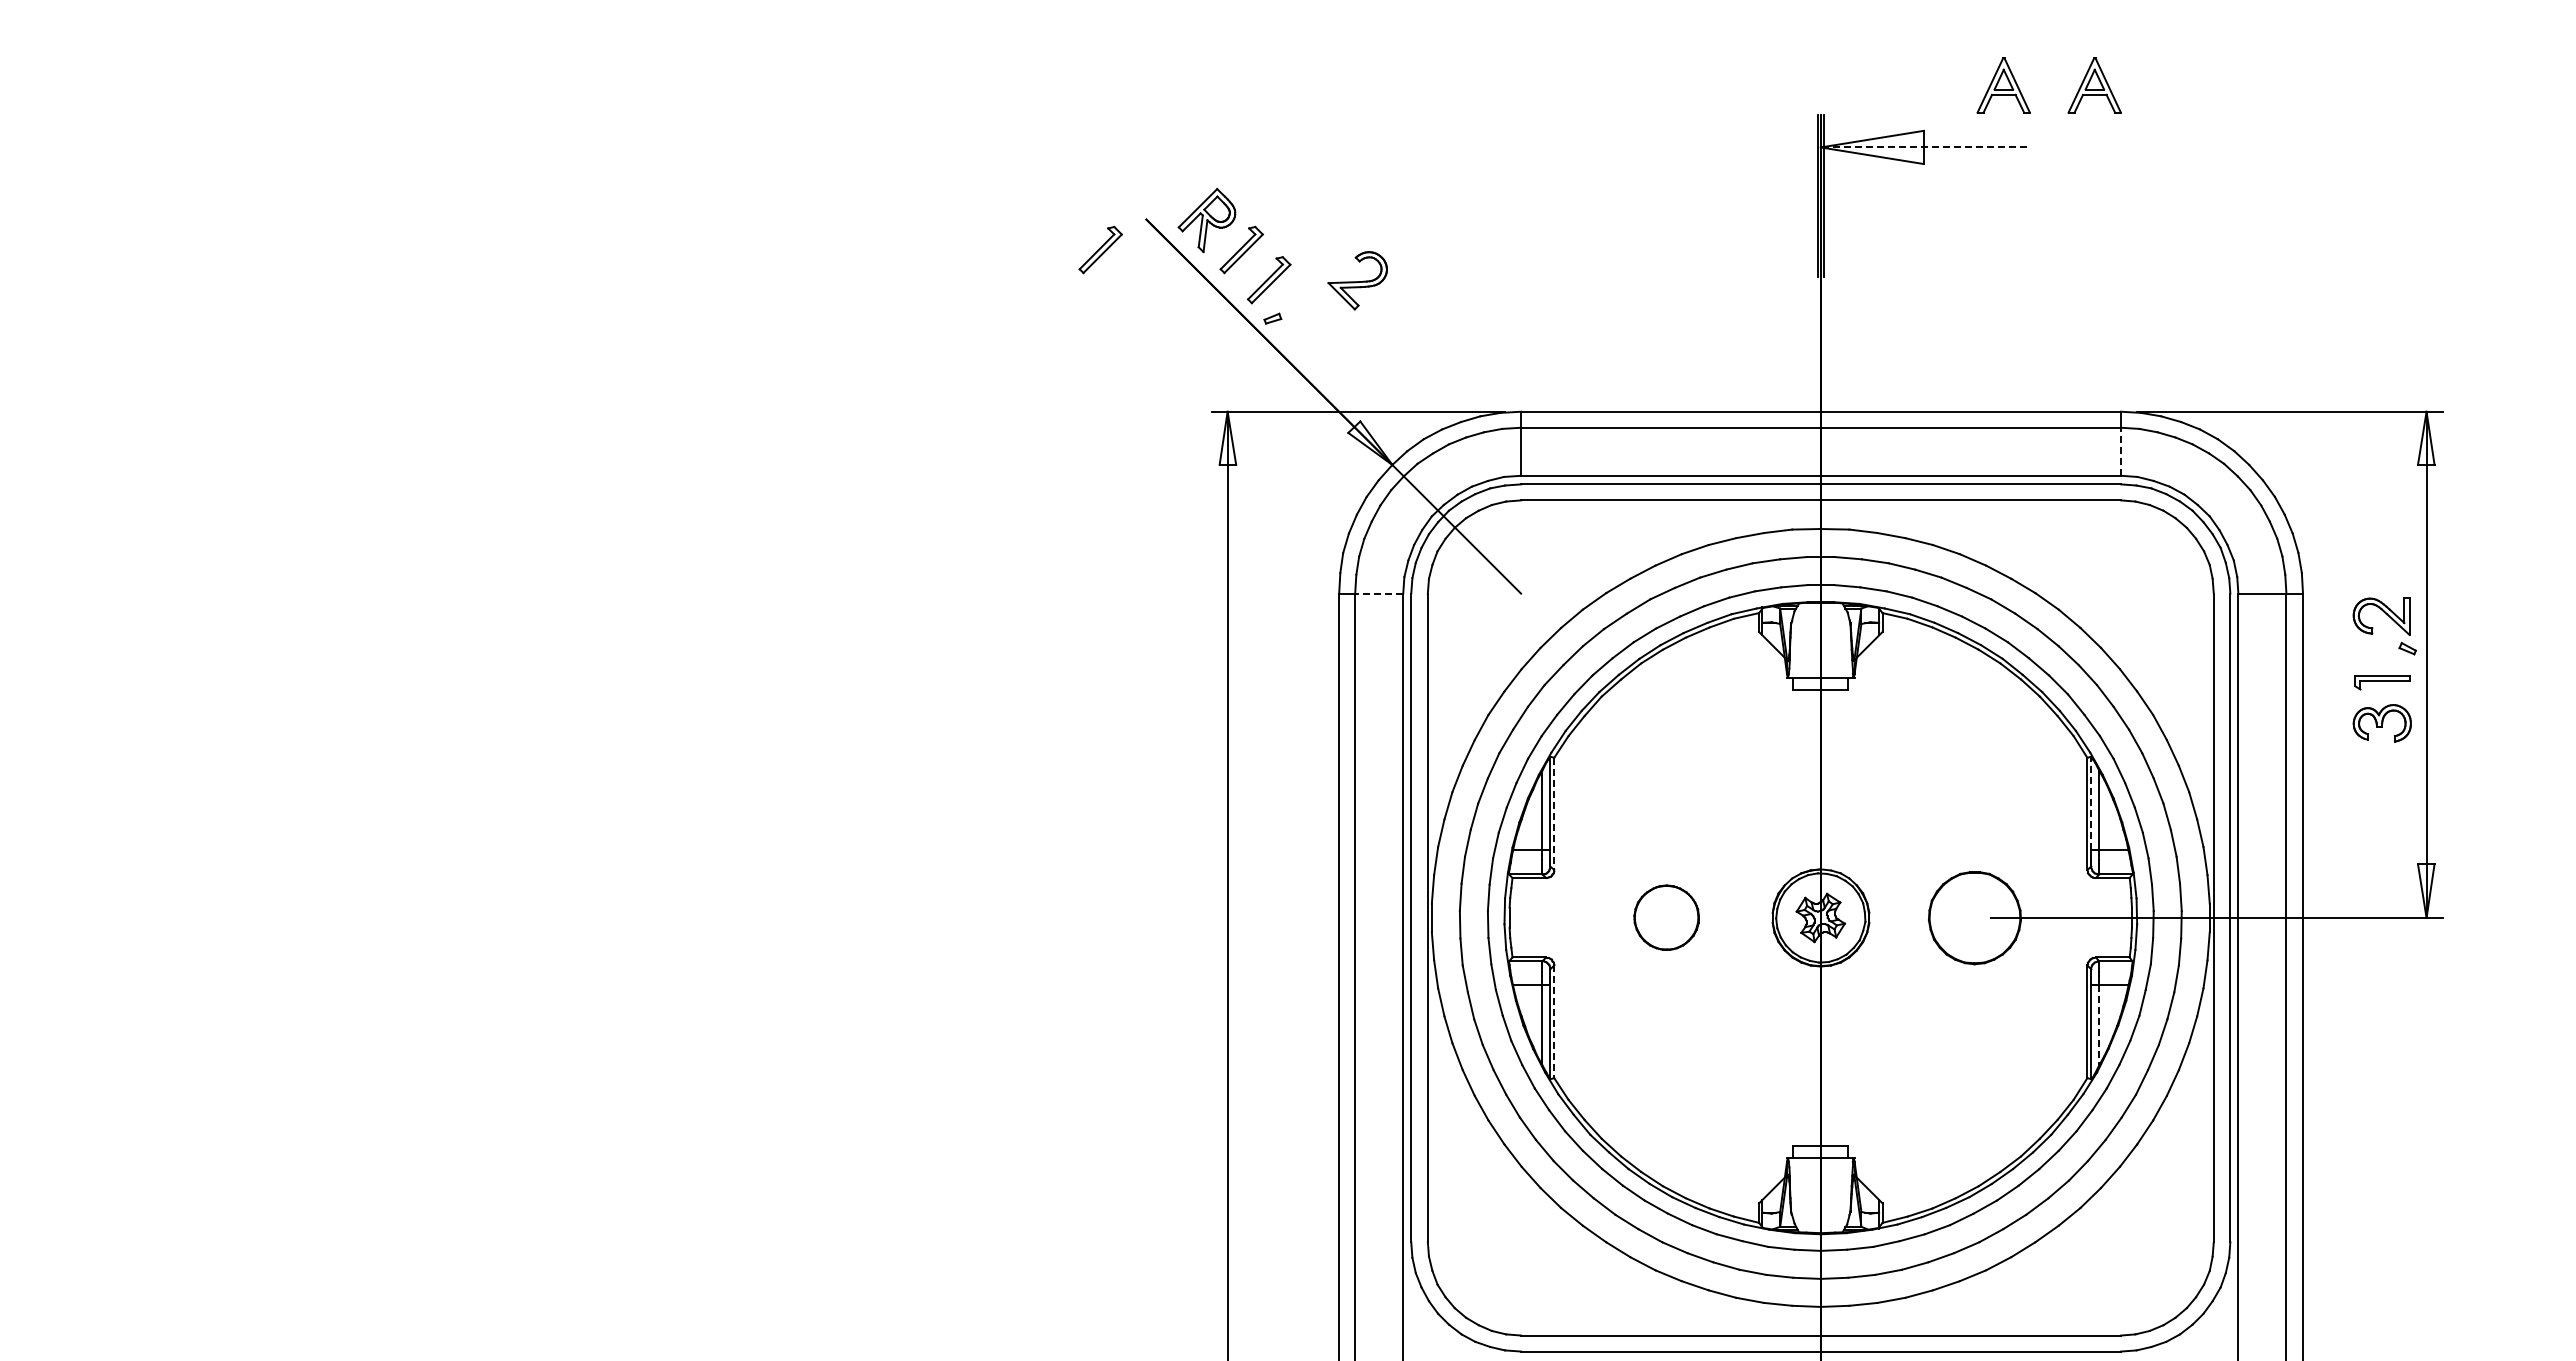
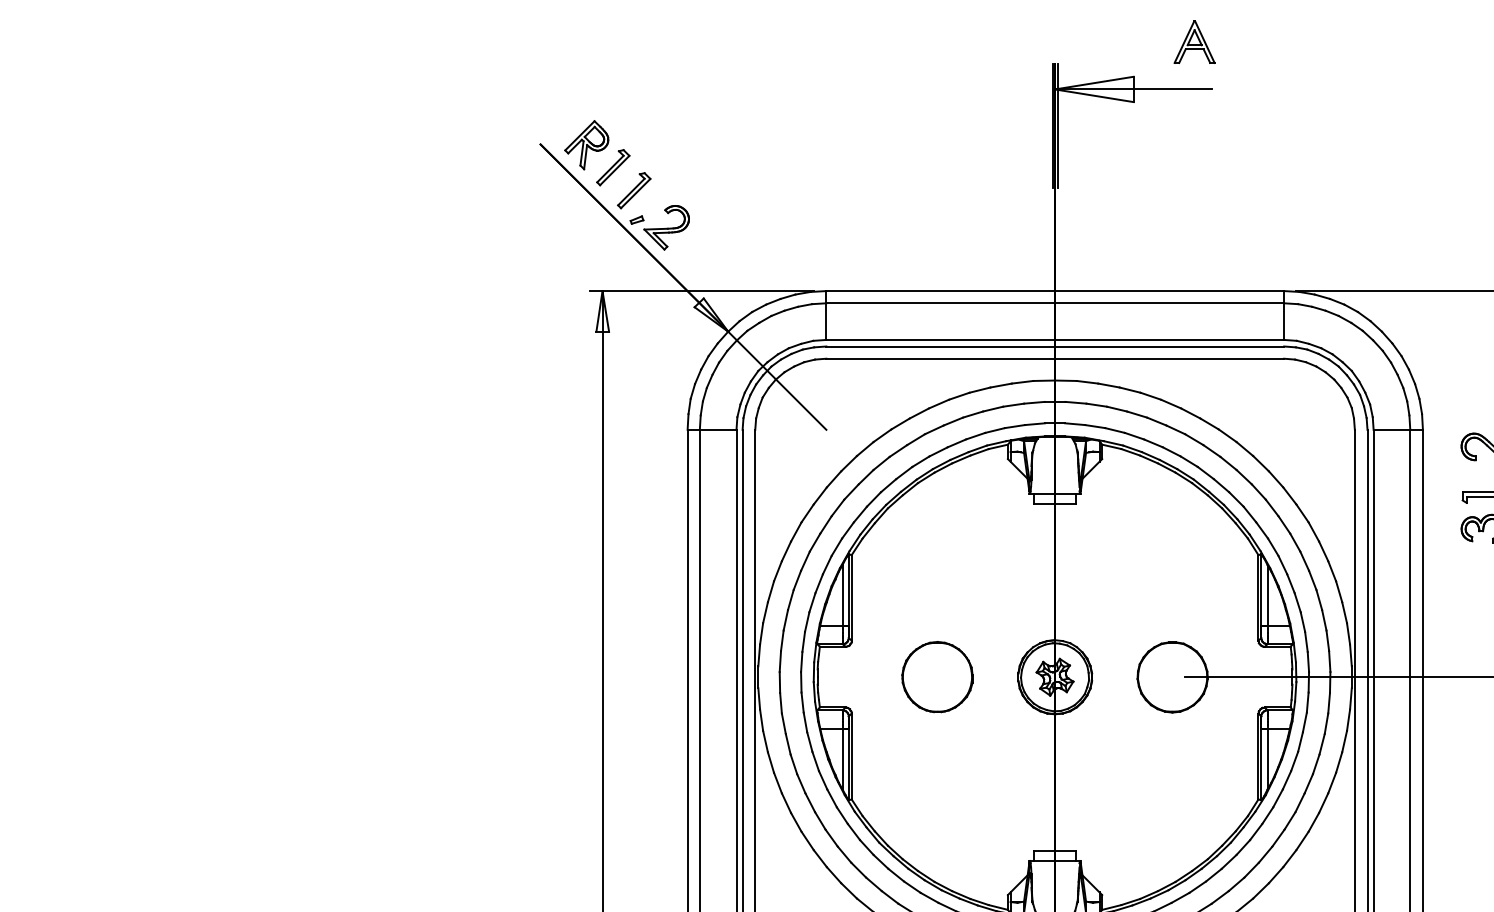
part: (2094, 85) -> (1263, 42), removed
line: (1923, 147) -> (1133, 89), dashed -> solid
part: (1100, 249) -> (505, 167), removed
part: (1357, 280) -> (666, 227), moved
line: (2121, 451) -> (1284, 321), dashed -> solid
line: (1378, 593) -> (717, 429), dashed -> solid
line: (2091, 803) -> (1261, 589), dashed -> solid
line: (1554, 814) -> (851, 598), dashed -> solid
part: (1666, 917) -> (937, 676), size x1.43
line: (1554, 1022) -> (851, 757), dashed -> solid
line: (2099, 1025) -> (1267, 759), dashed -> solid

